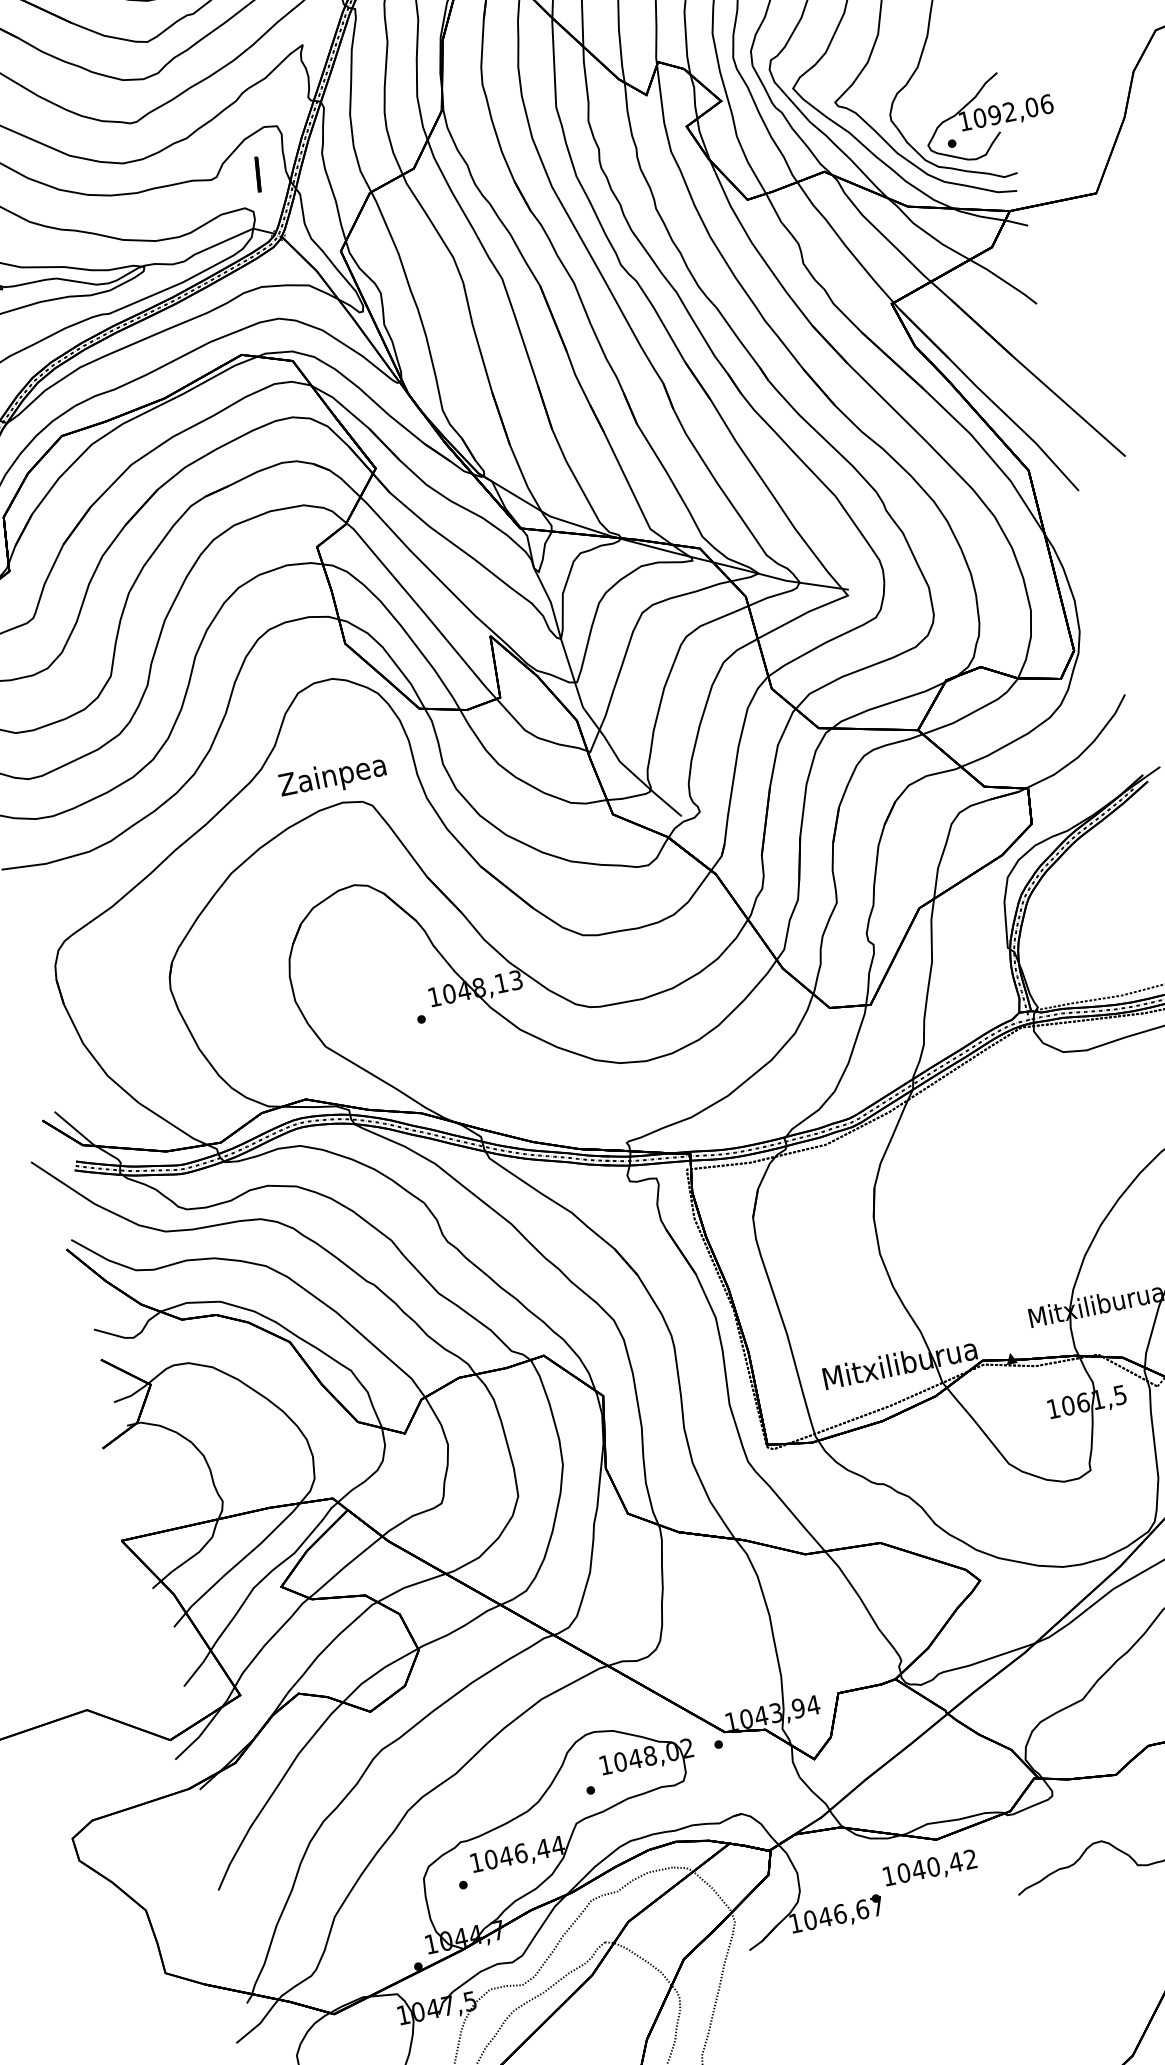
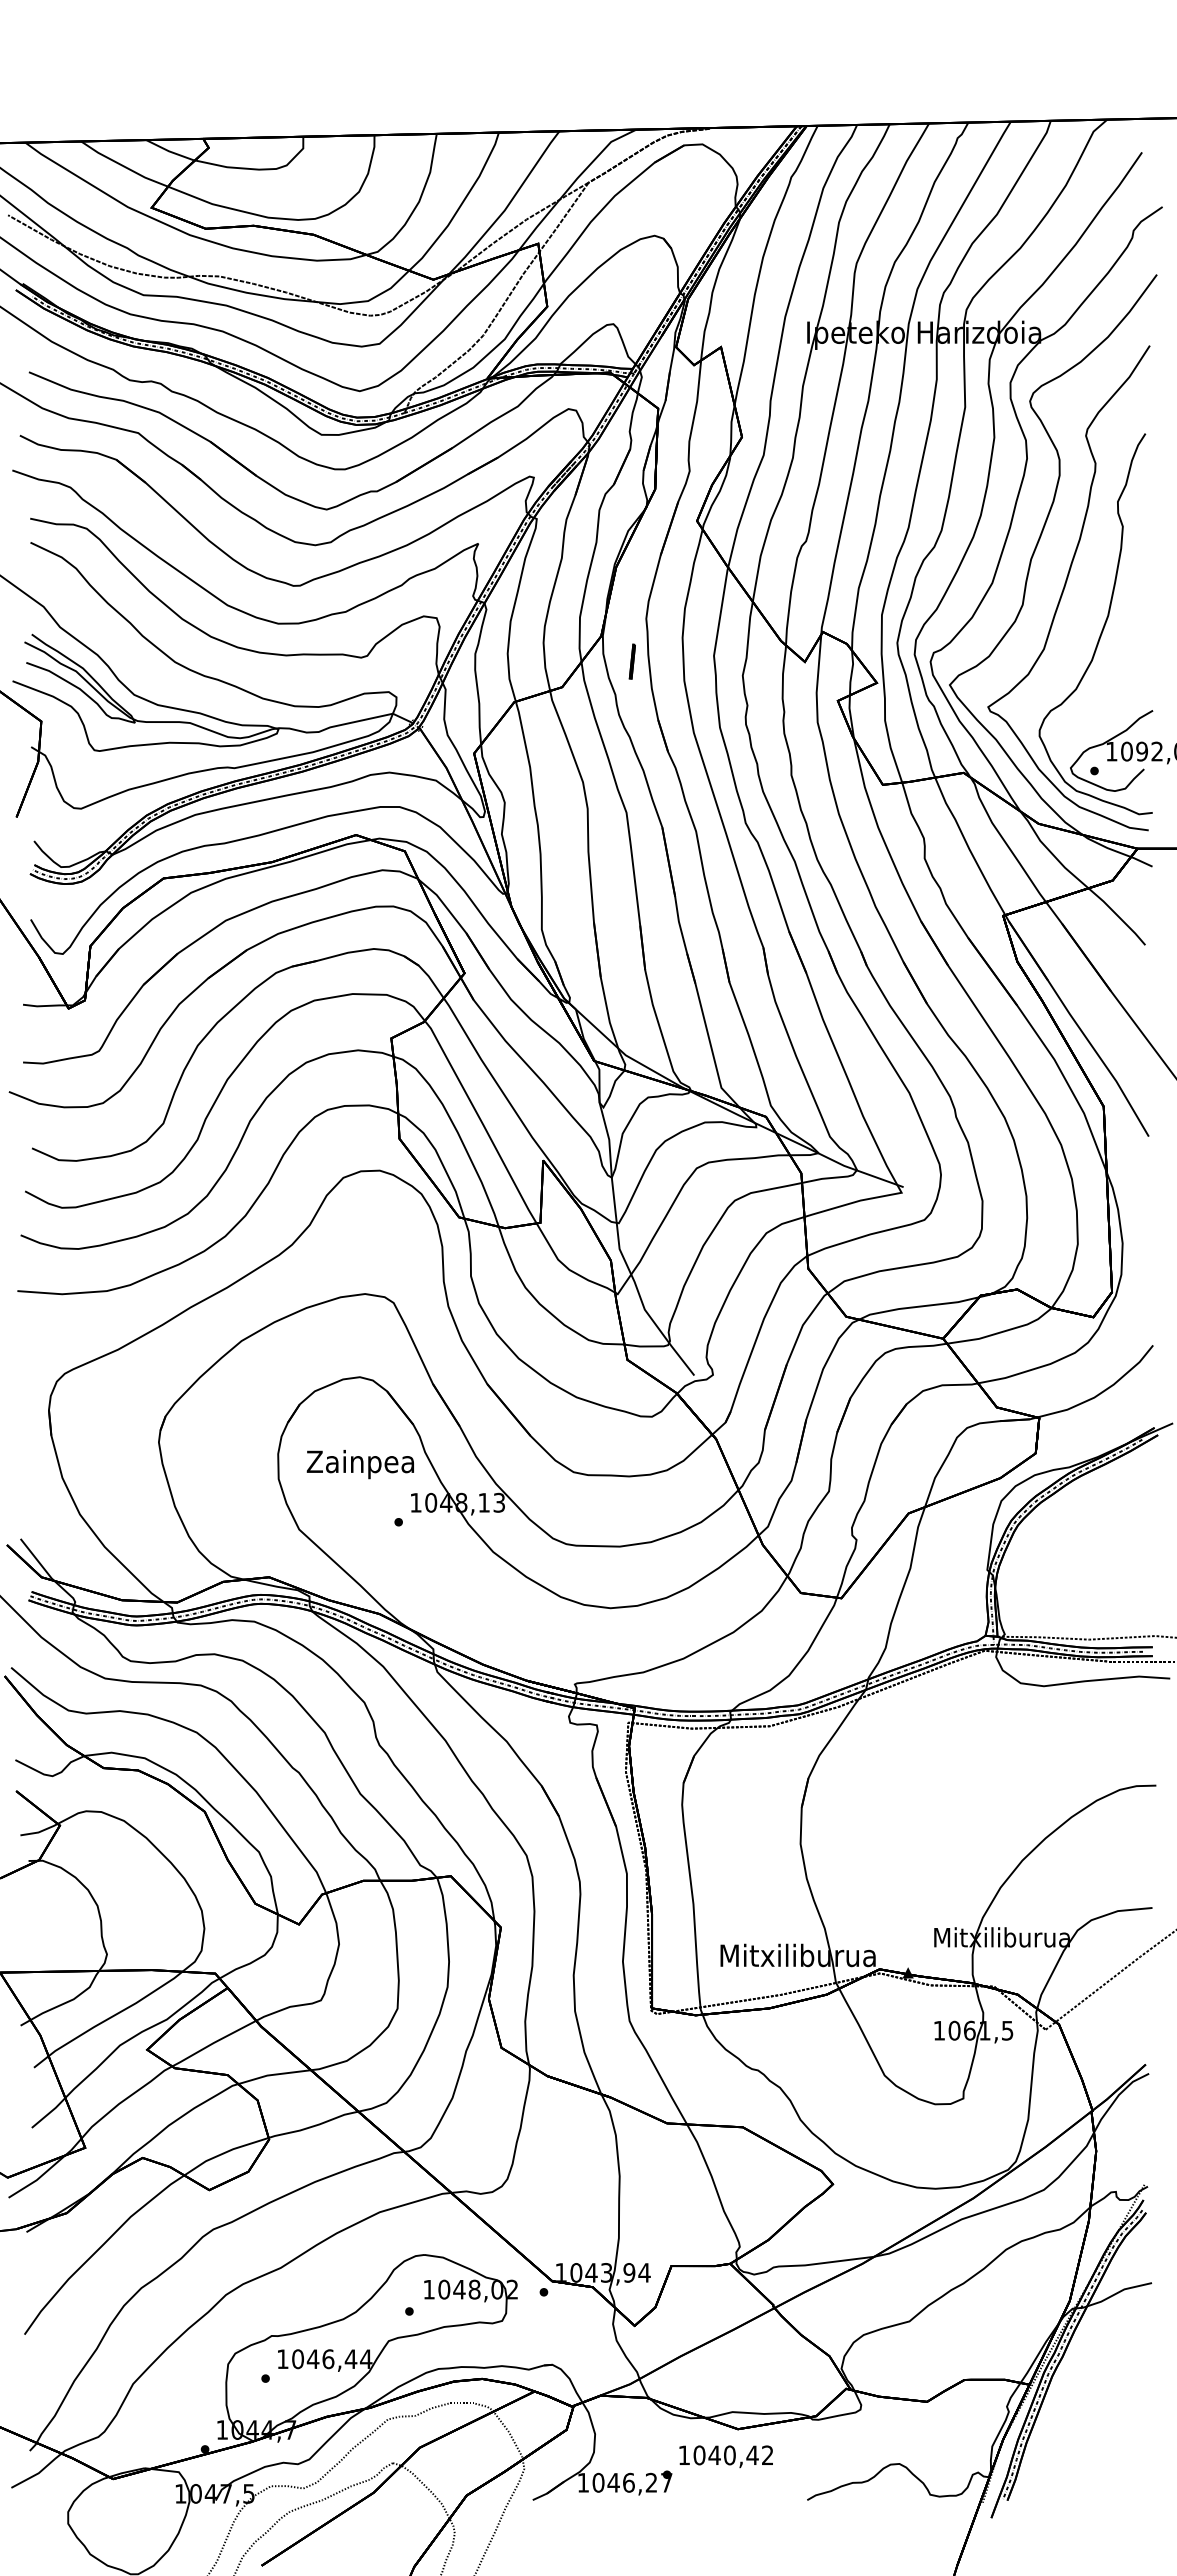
part: (257, 174) -> (631, 661), moved
text: (331, 777) -> (359, 1464), moved
text: (862, 1909) -> (651, 2482), 1046,67 -> 1046,27

